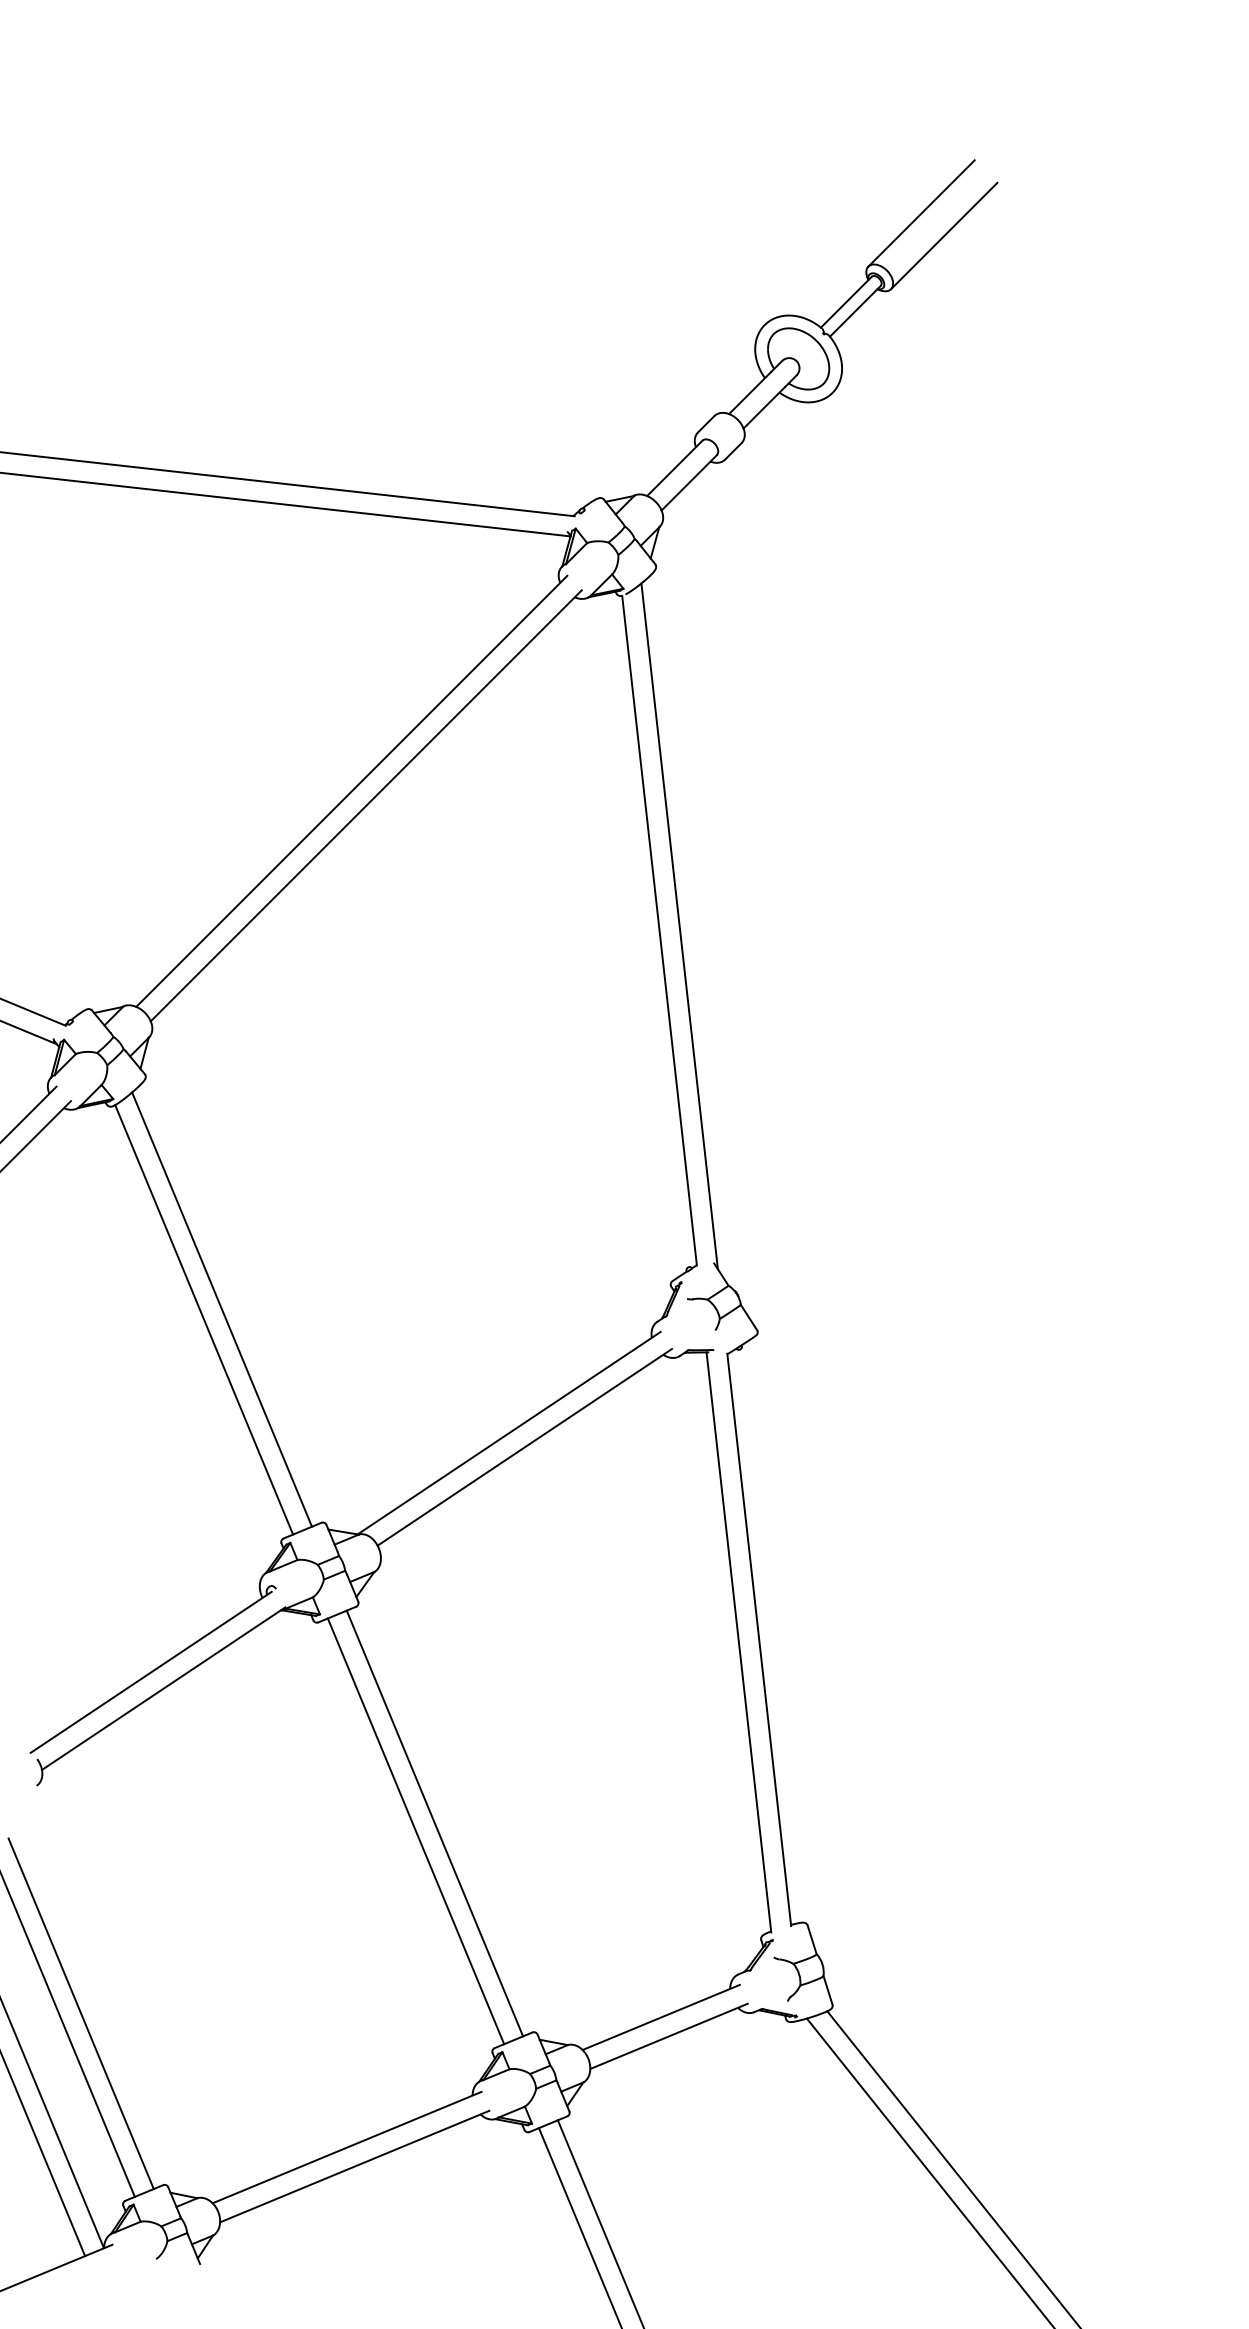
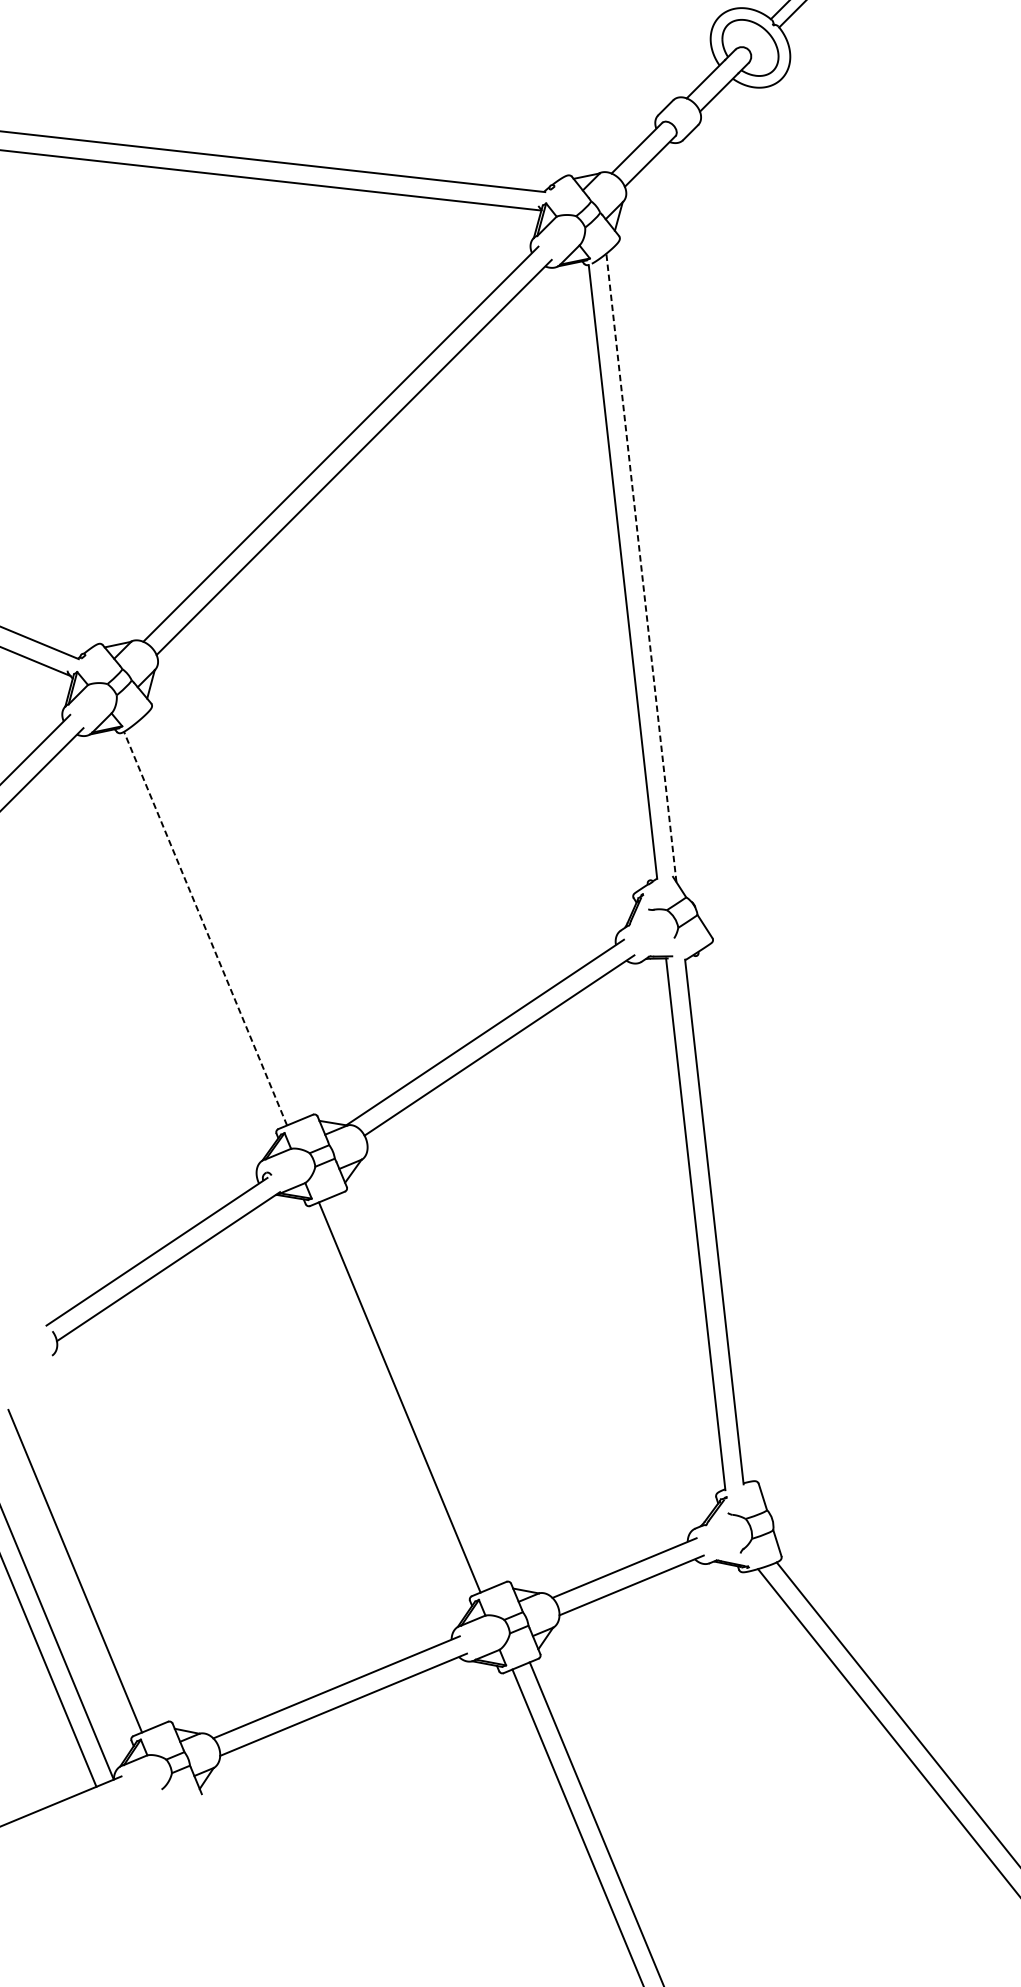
line: (679, 926) -> (641, 568), solid -> dashed
line: (222, 1309) -> (222, 919), removed
line: (203, 1319) -> (204, 928), solid -> dashed
line: (434, 1823) -> (416, 1390), removed
line: (80, 2013) -> (92, 1564), removed

